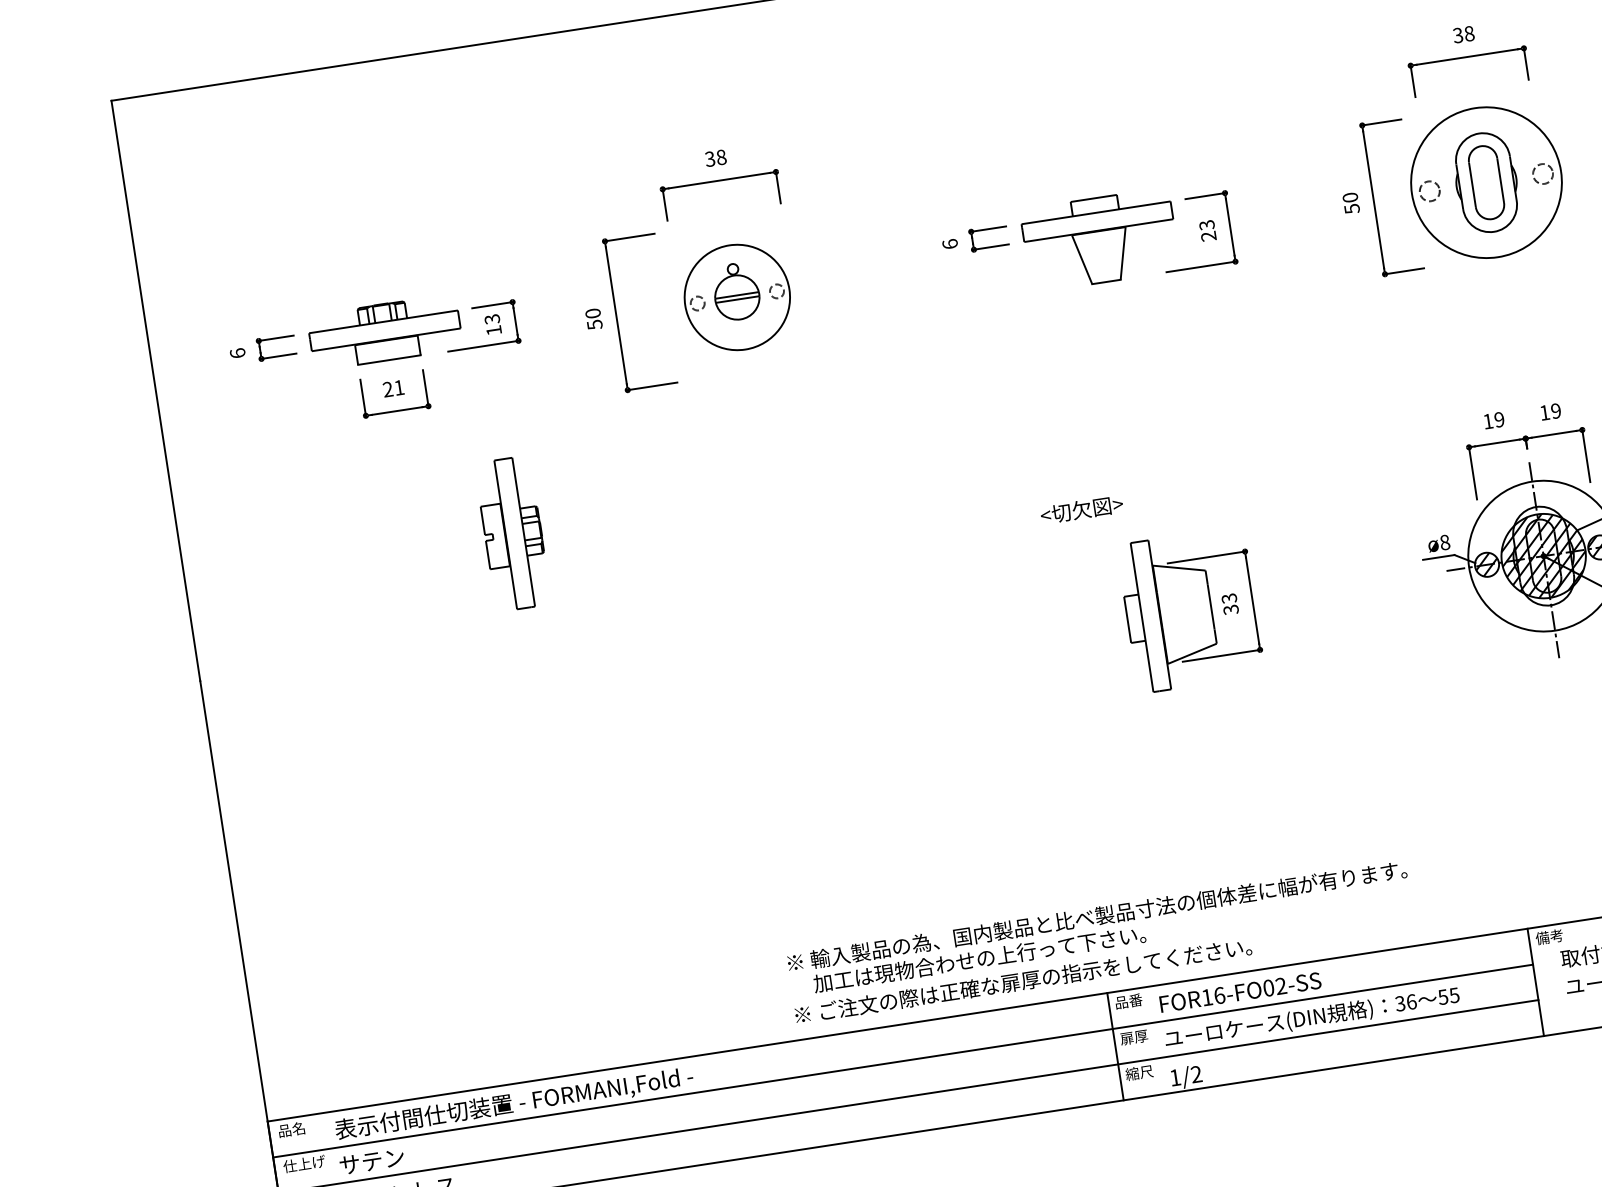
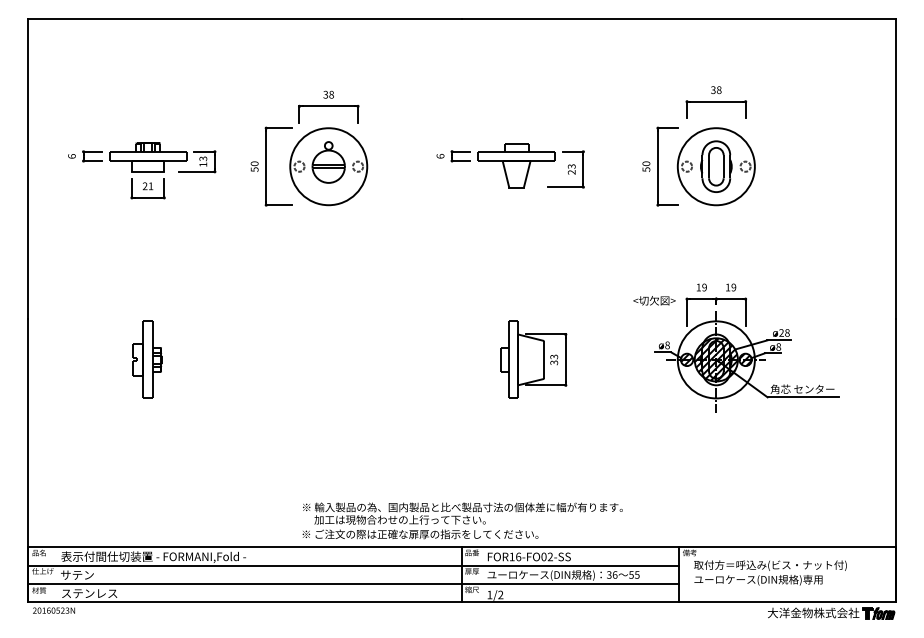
part: (736, 296) -> (328, 166), size x1.43
text: (1081, 509) -> (654, 300), moved
part: (513, 532) -> (147, 359), moved

